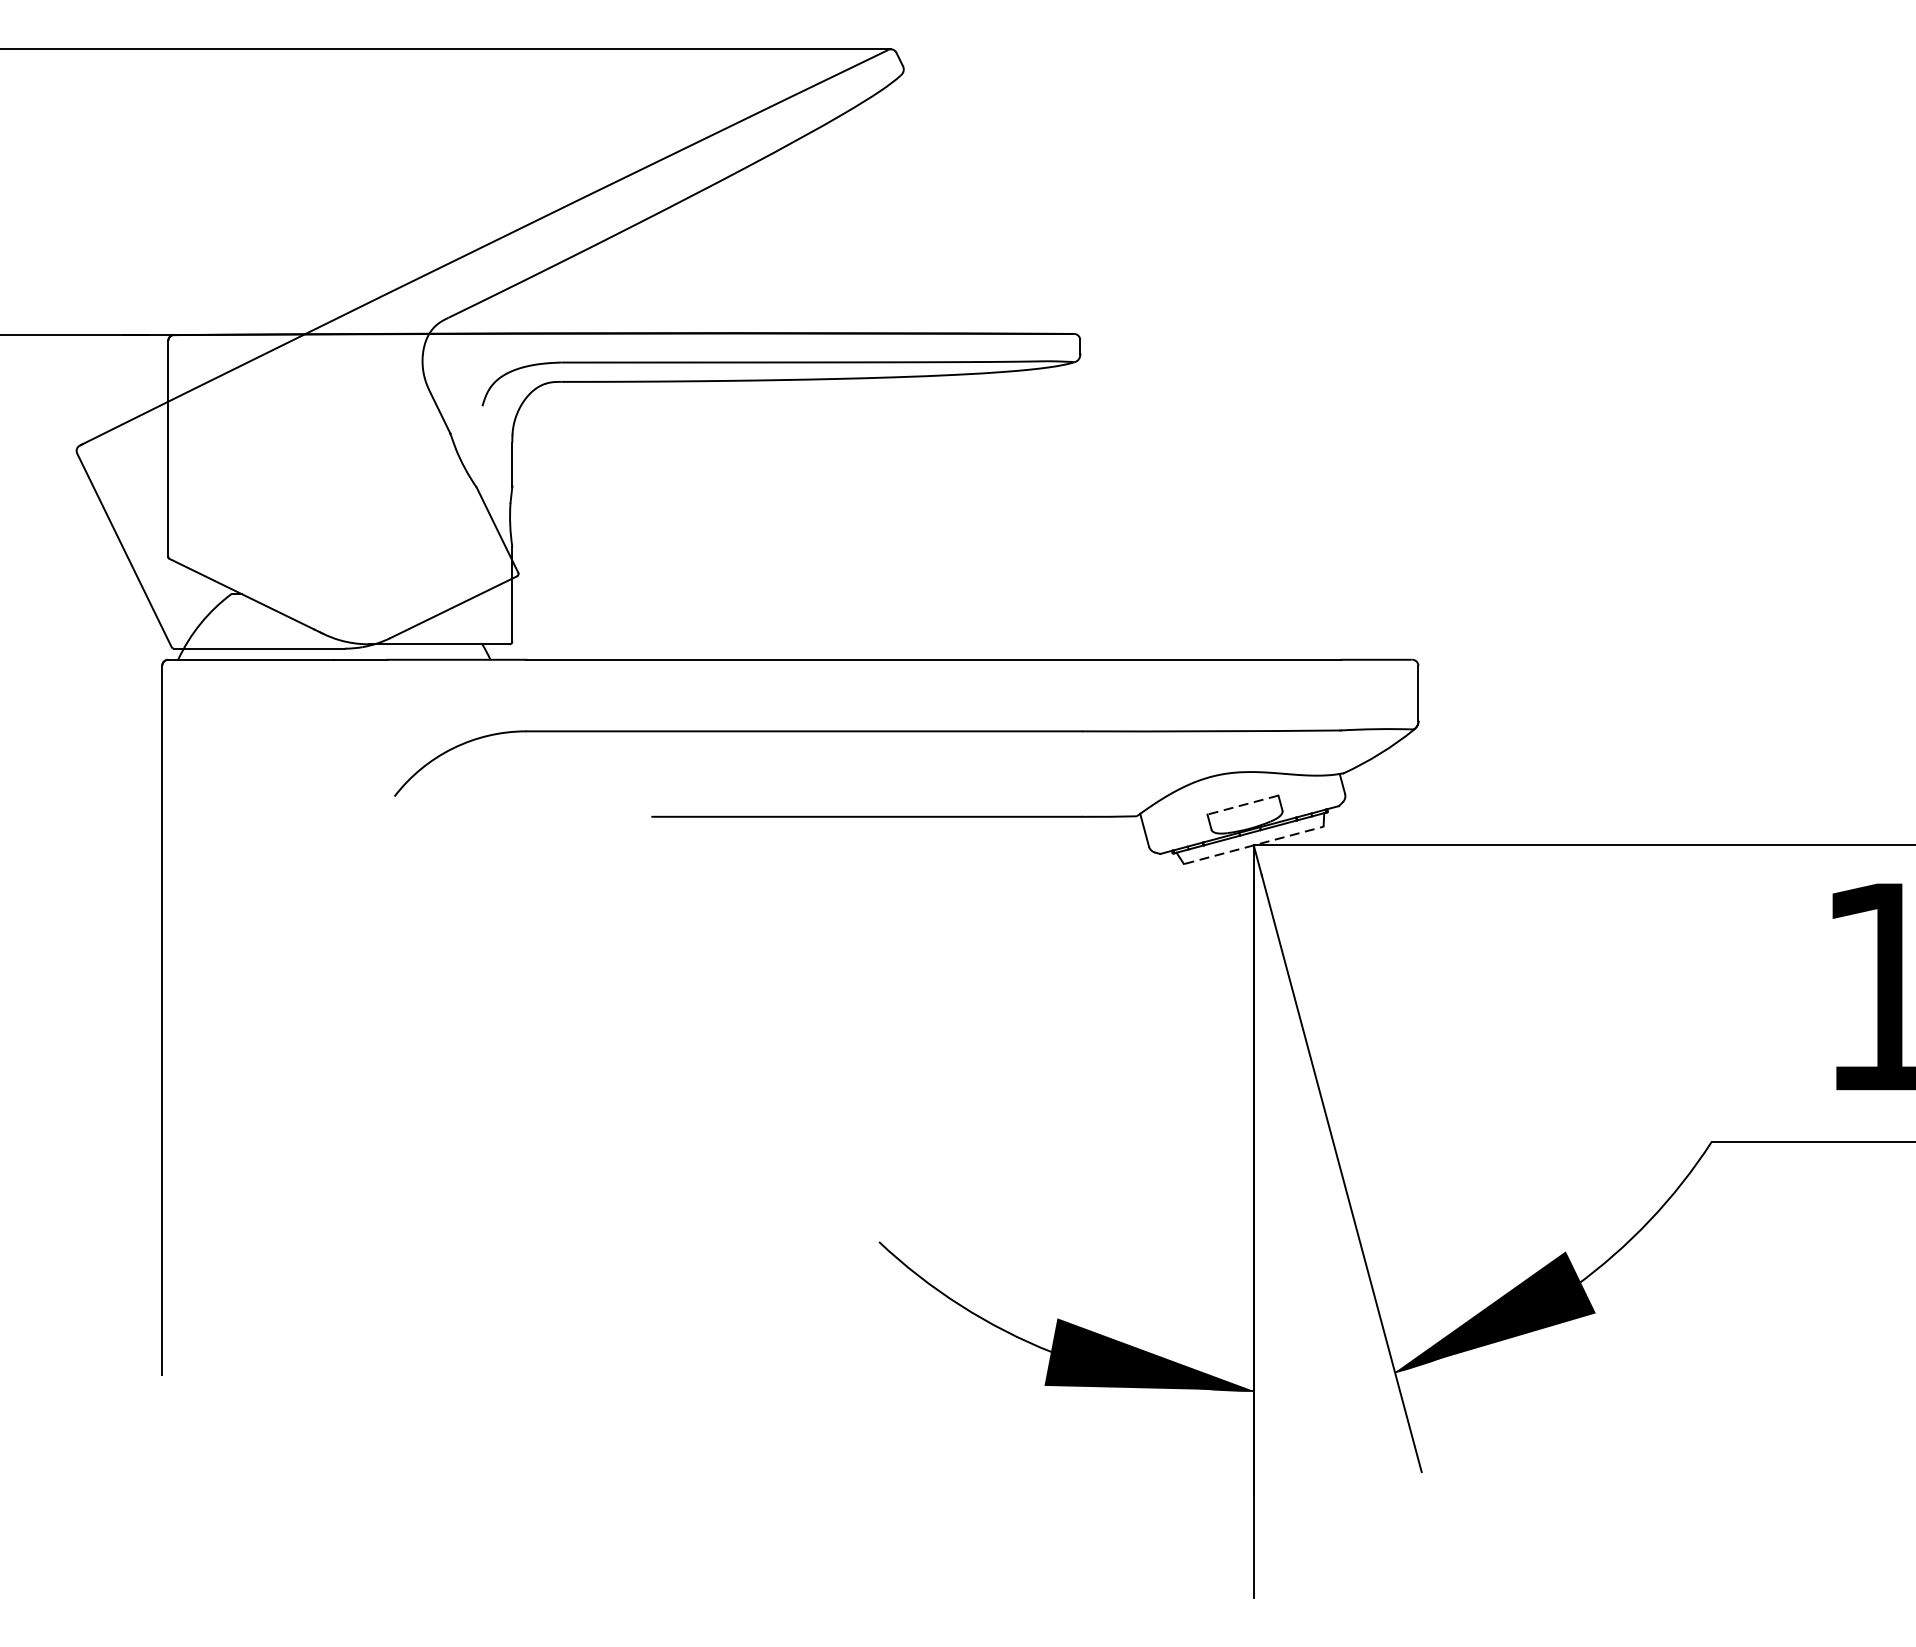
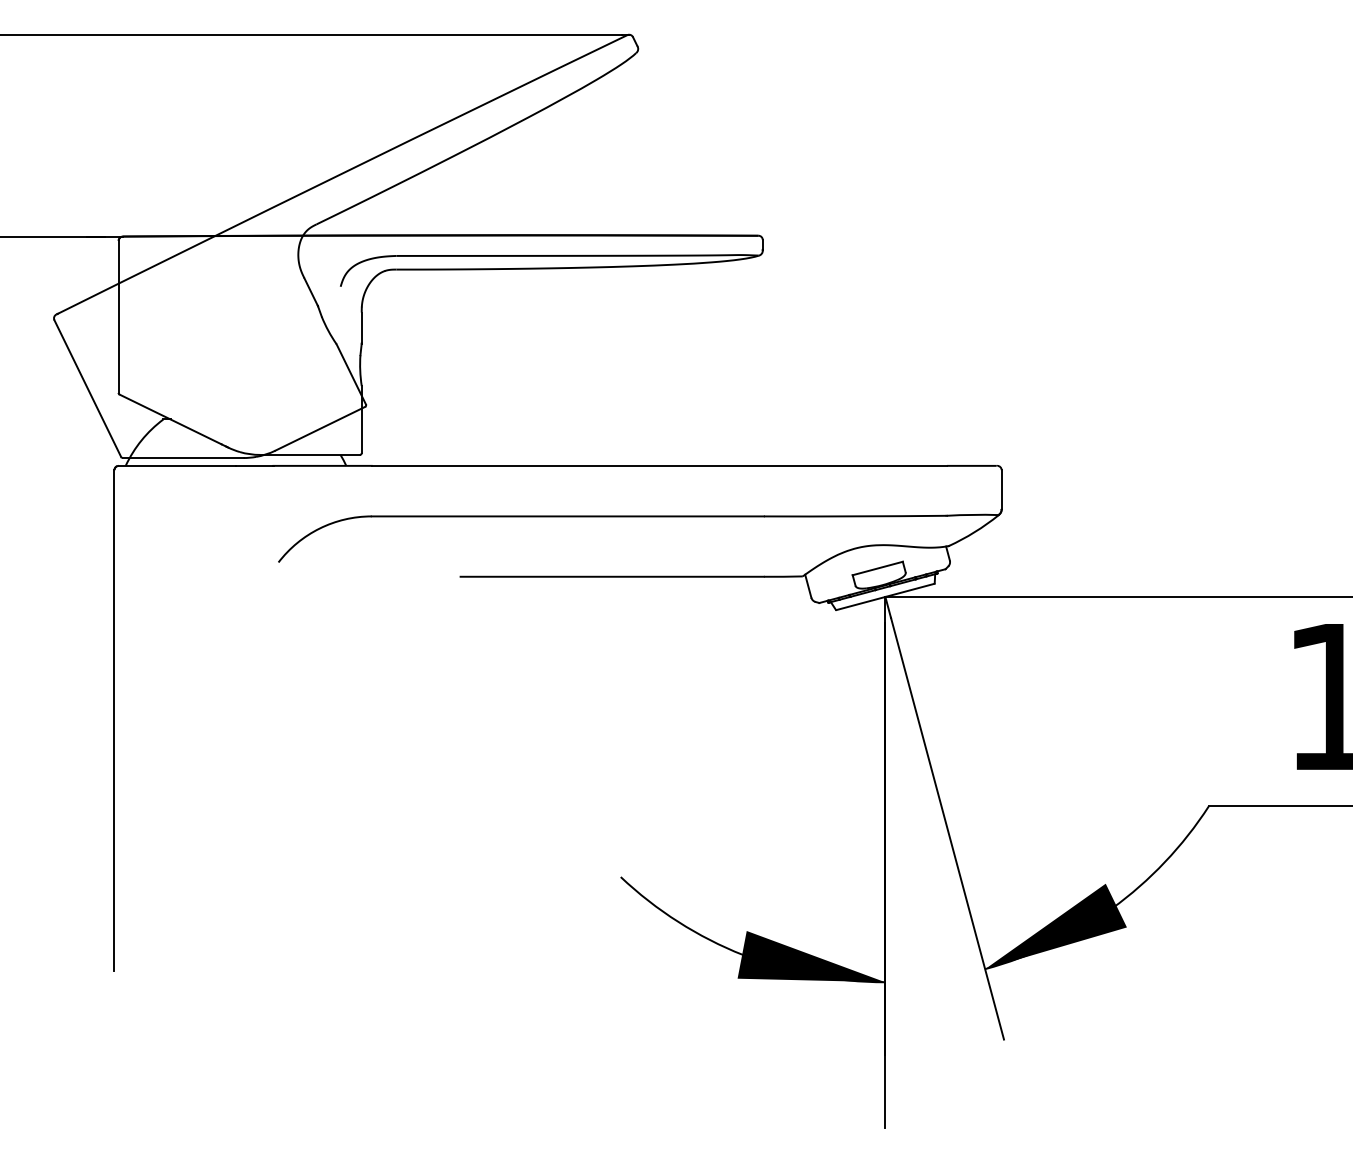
line: (1242, 805) -> (877, 568), dashed -> solid
line: (1253, 844) -> (885, 596), dashed -> solid

